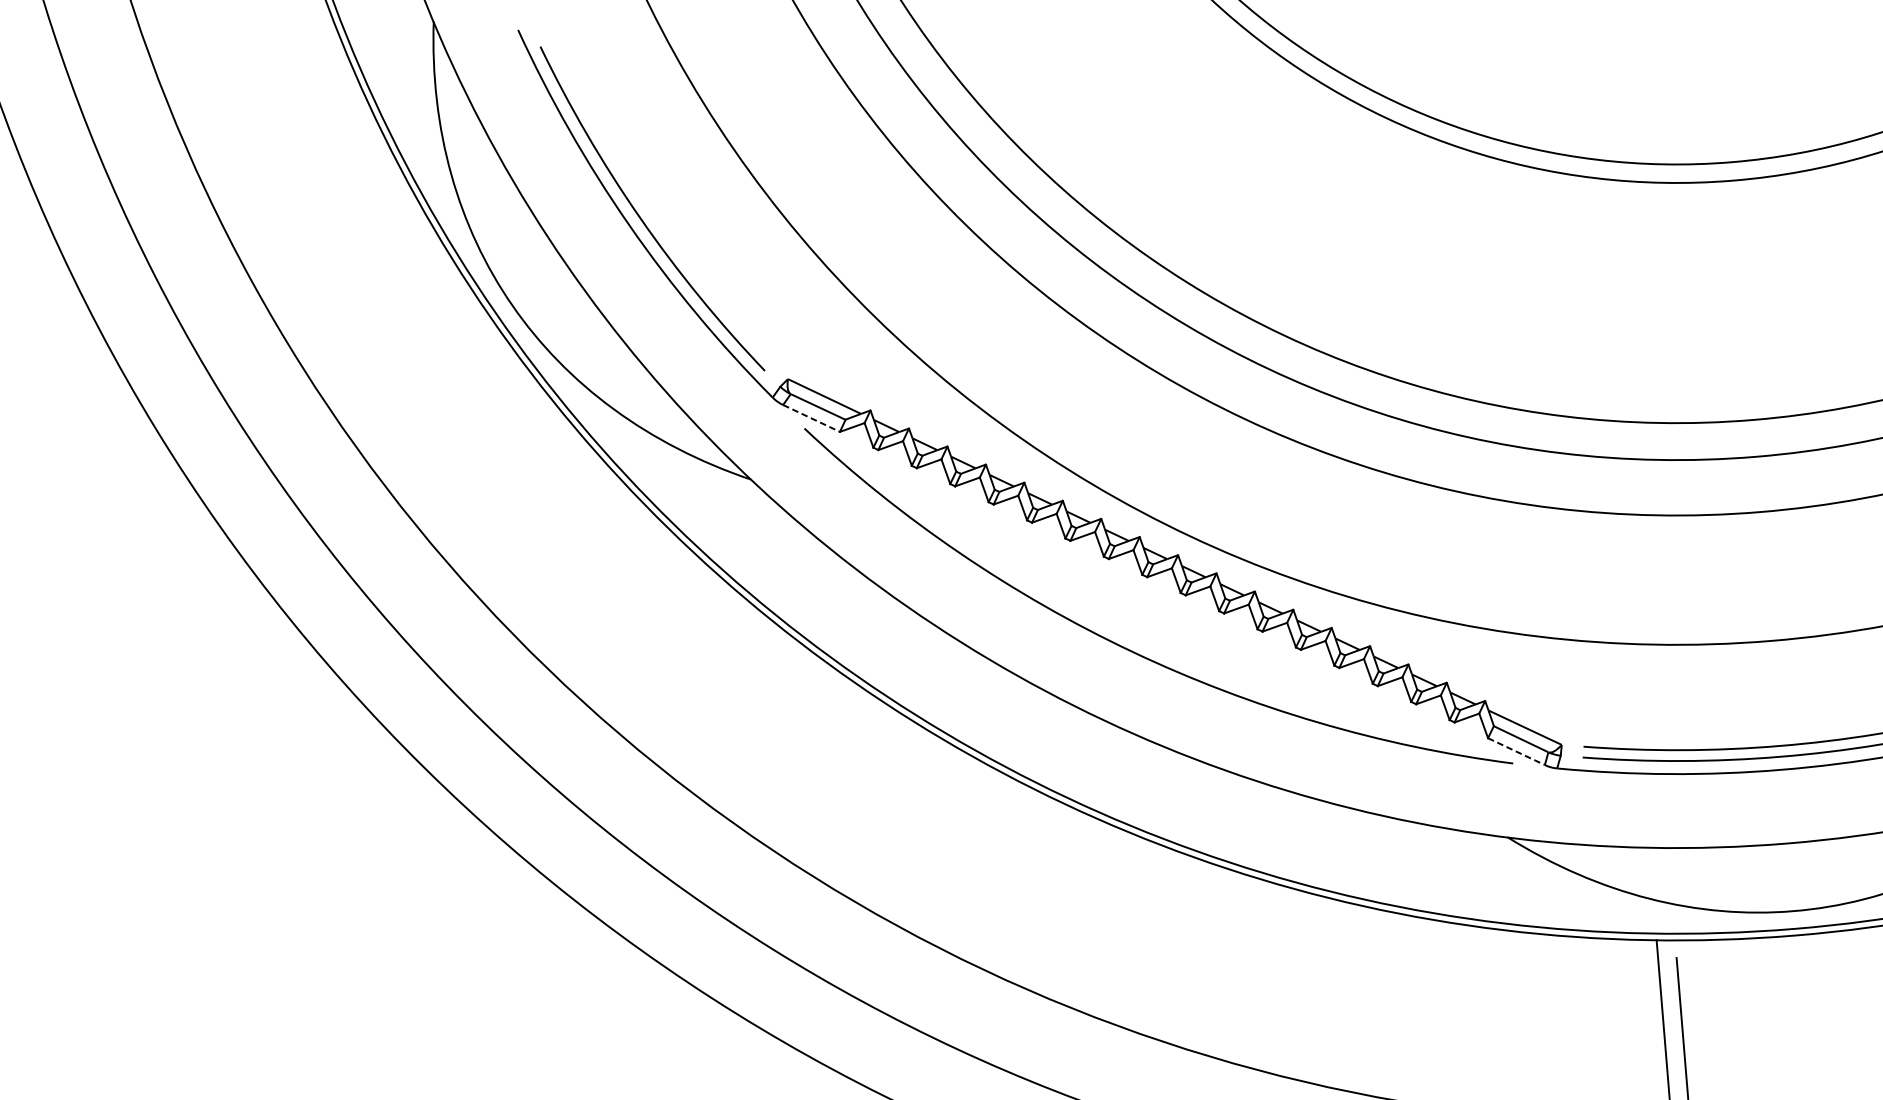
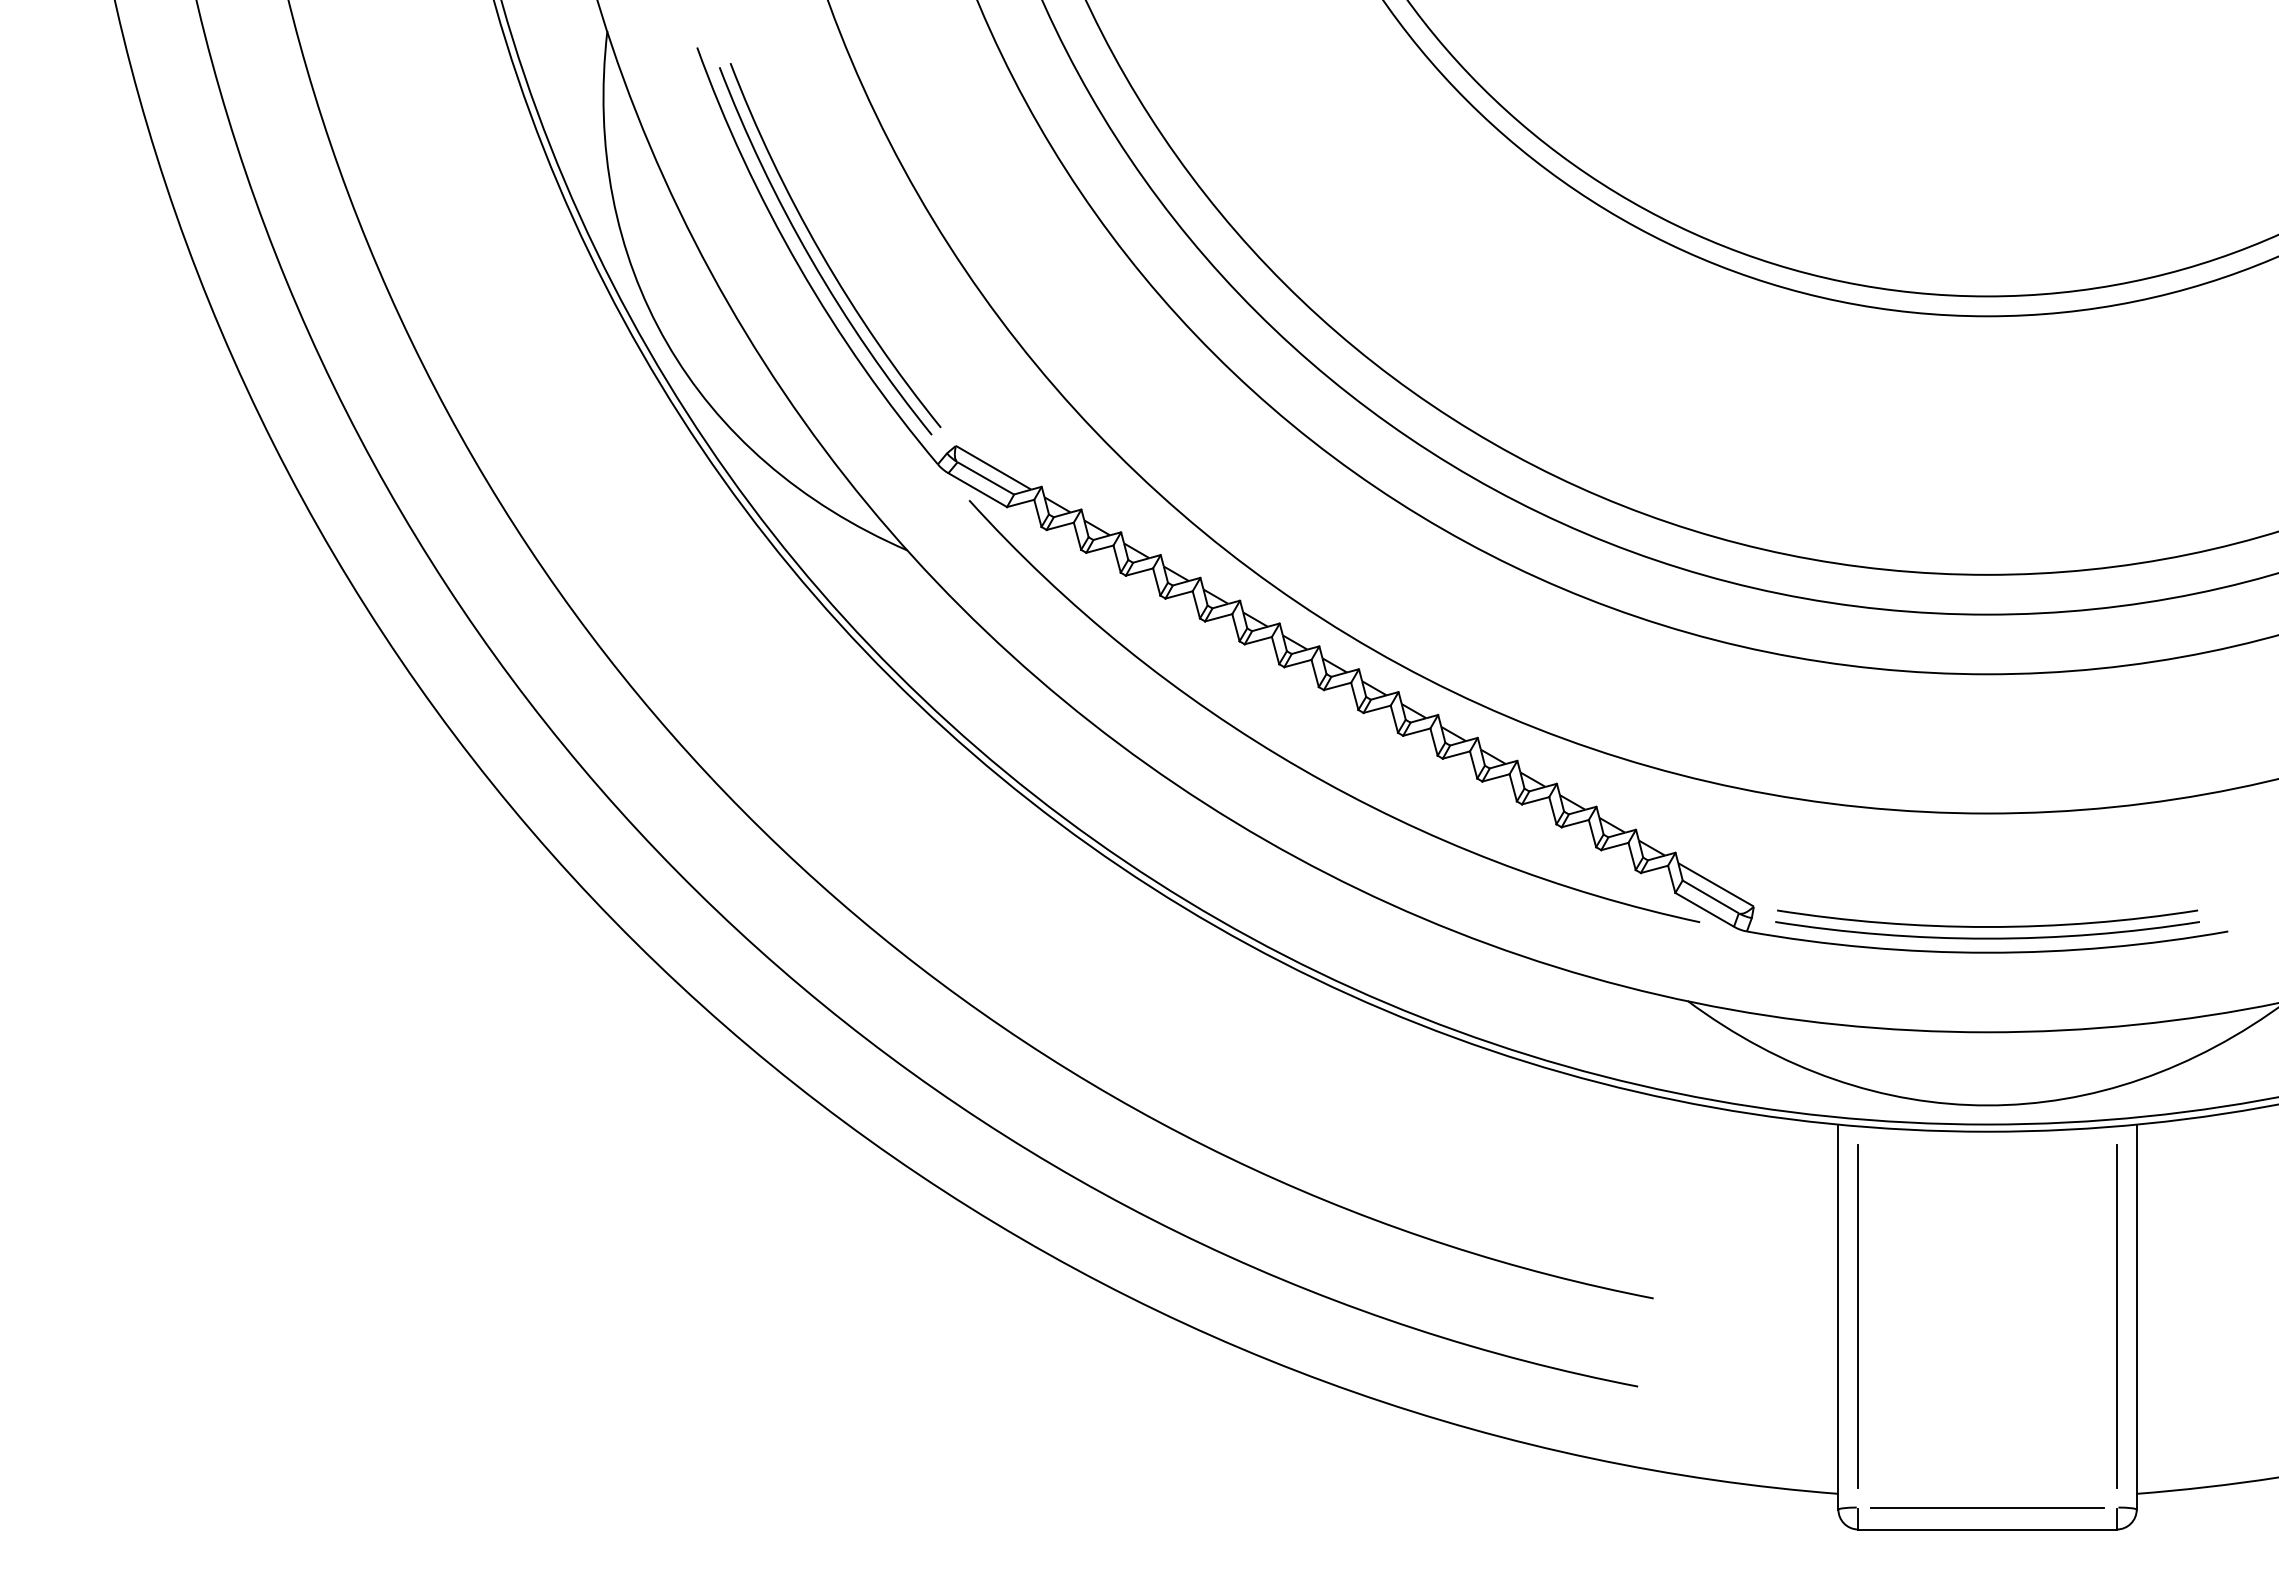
arc: (648, 209) -> (821, 251), added
line: (811, 418) -> (977, 490), dashed -> solid
line: (1516, 751) -> (1704, 909), dashed -> solid

